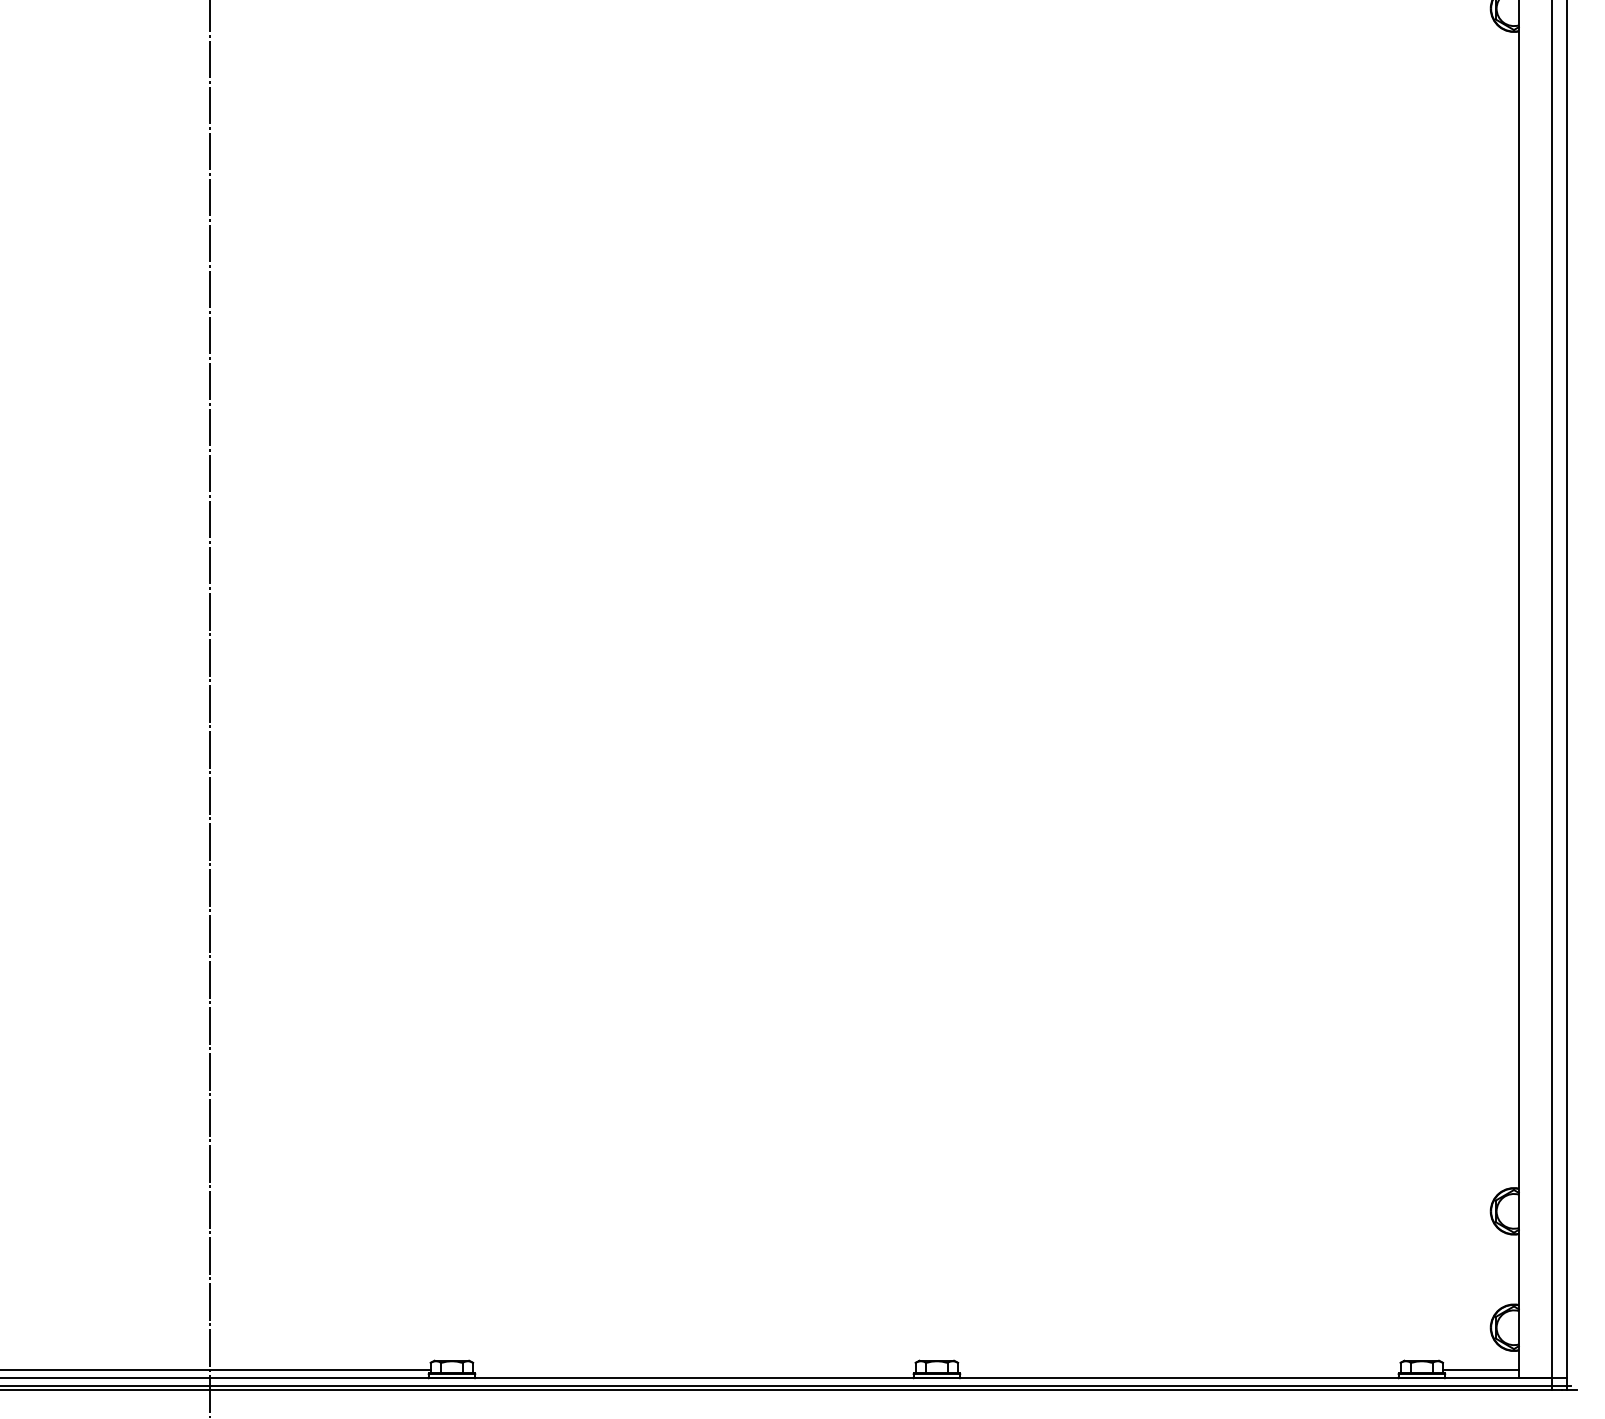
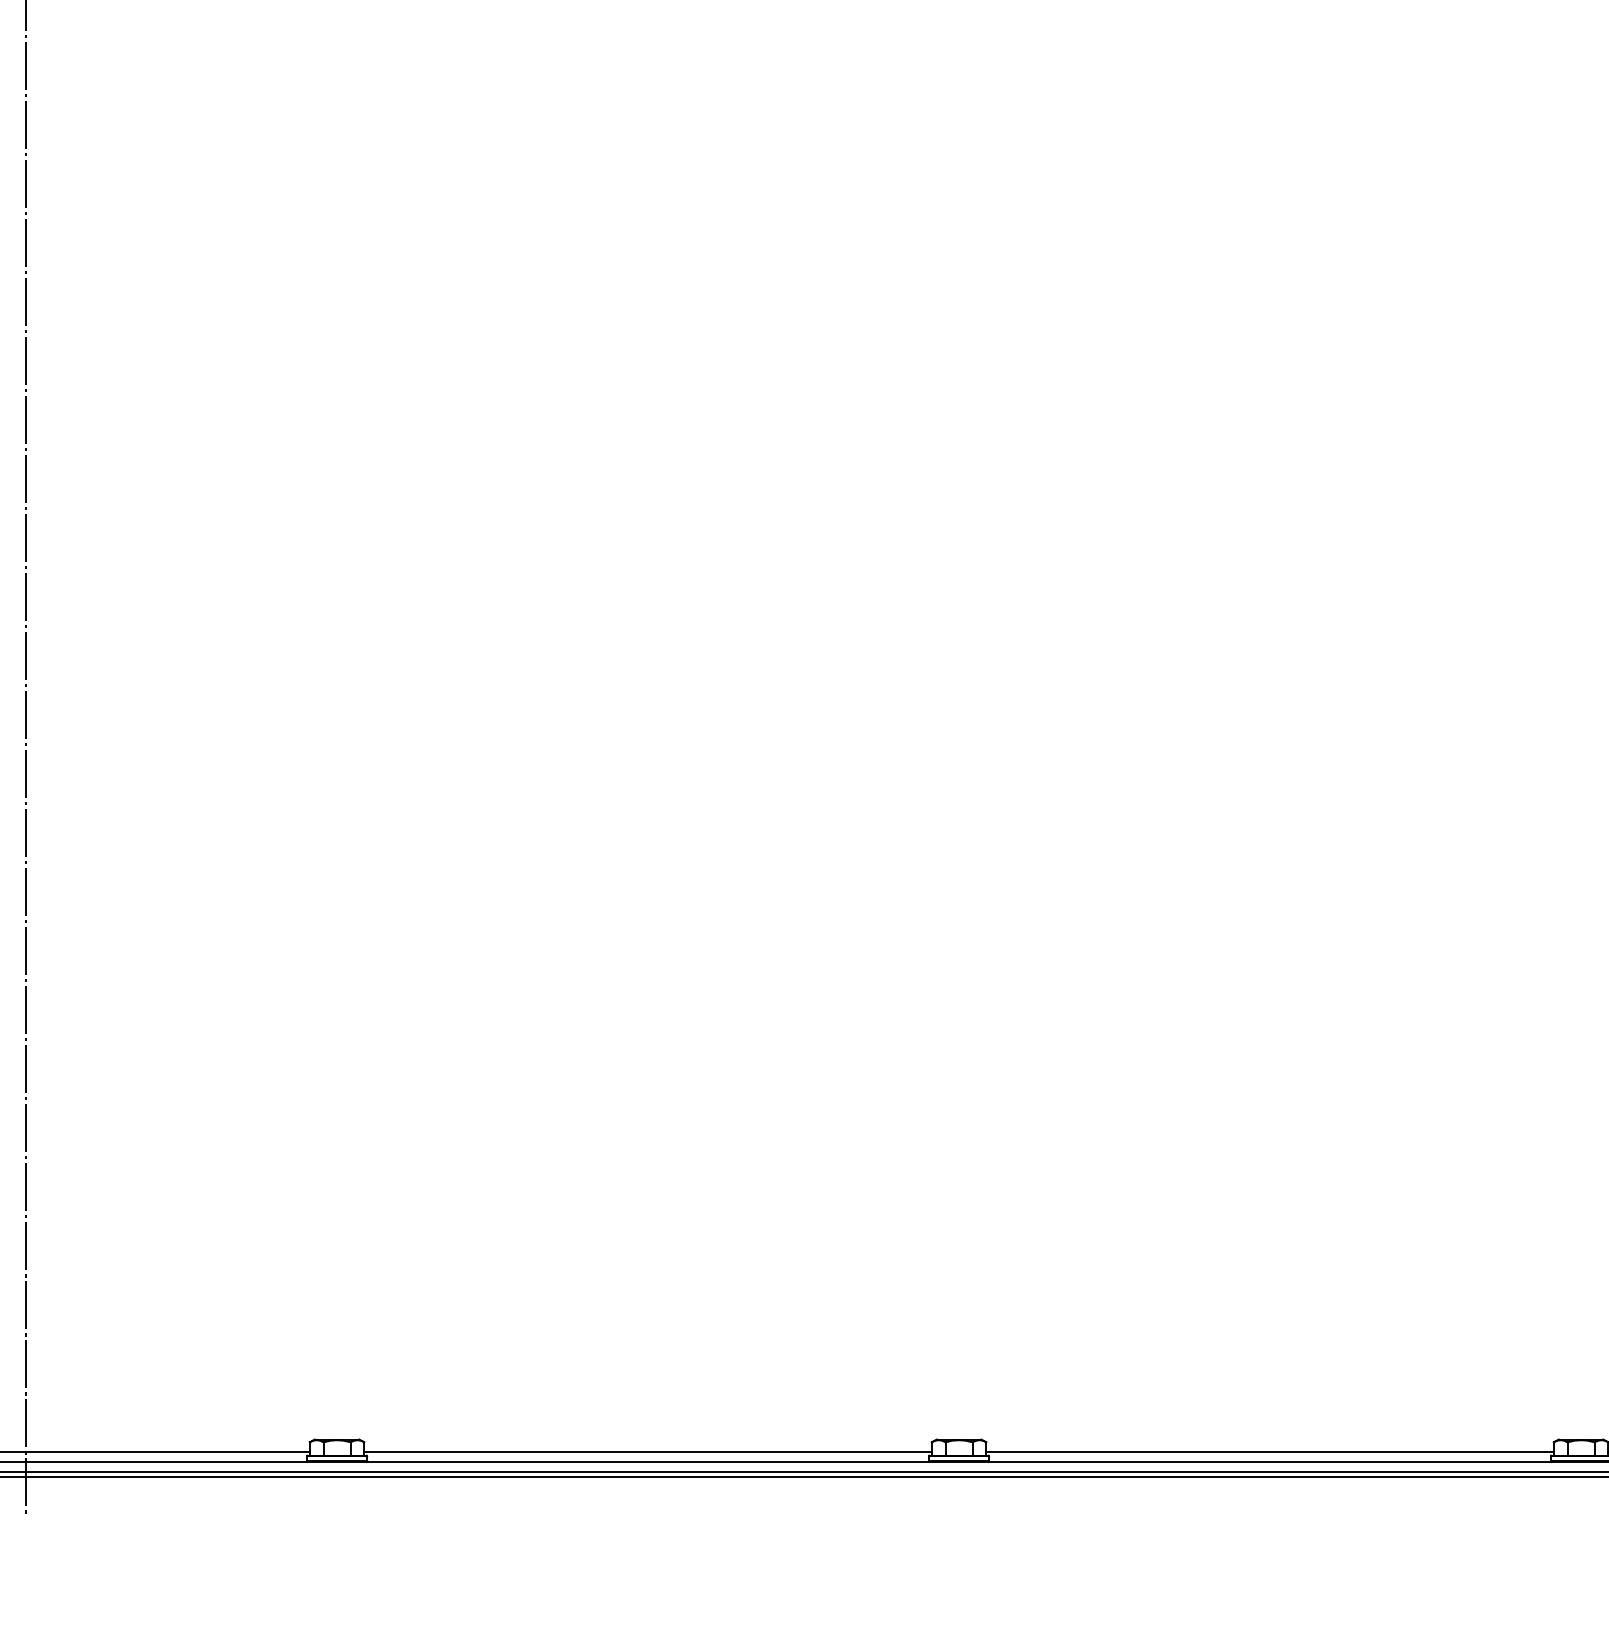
line: (694, 1370) -> (648, 1452), added
line: (1179, 1370) -> (1270, 1452), added

